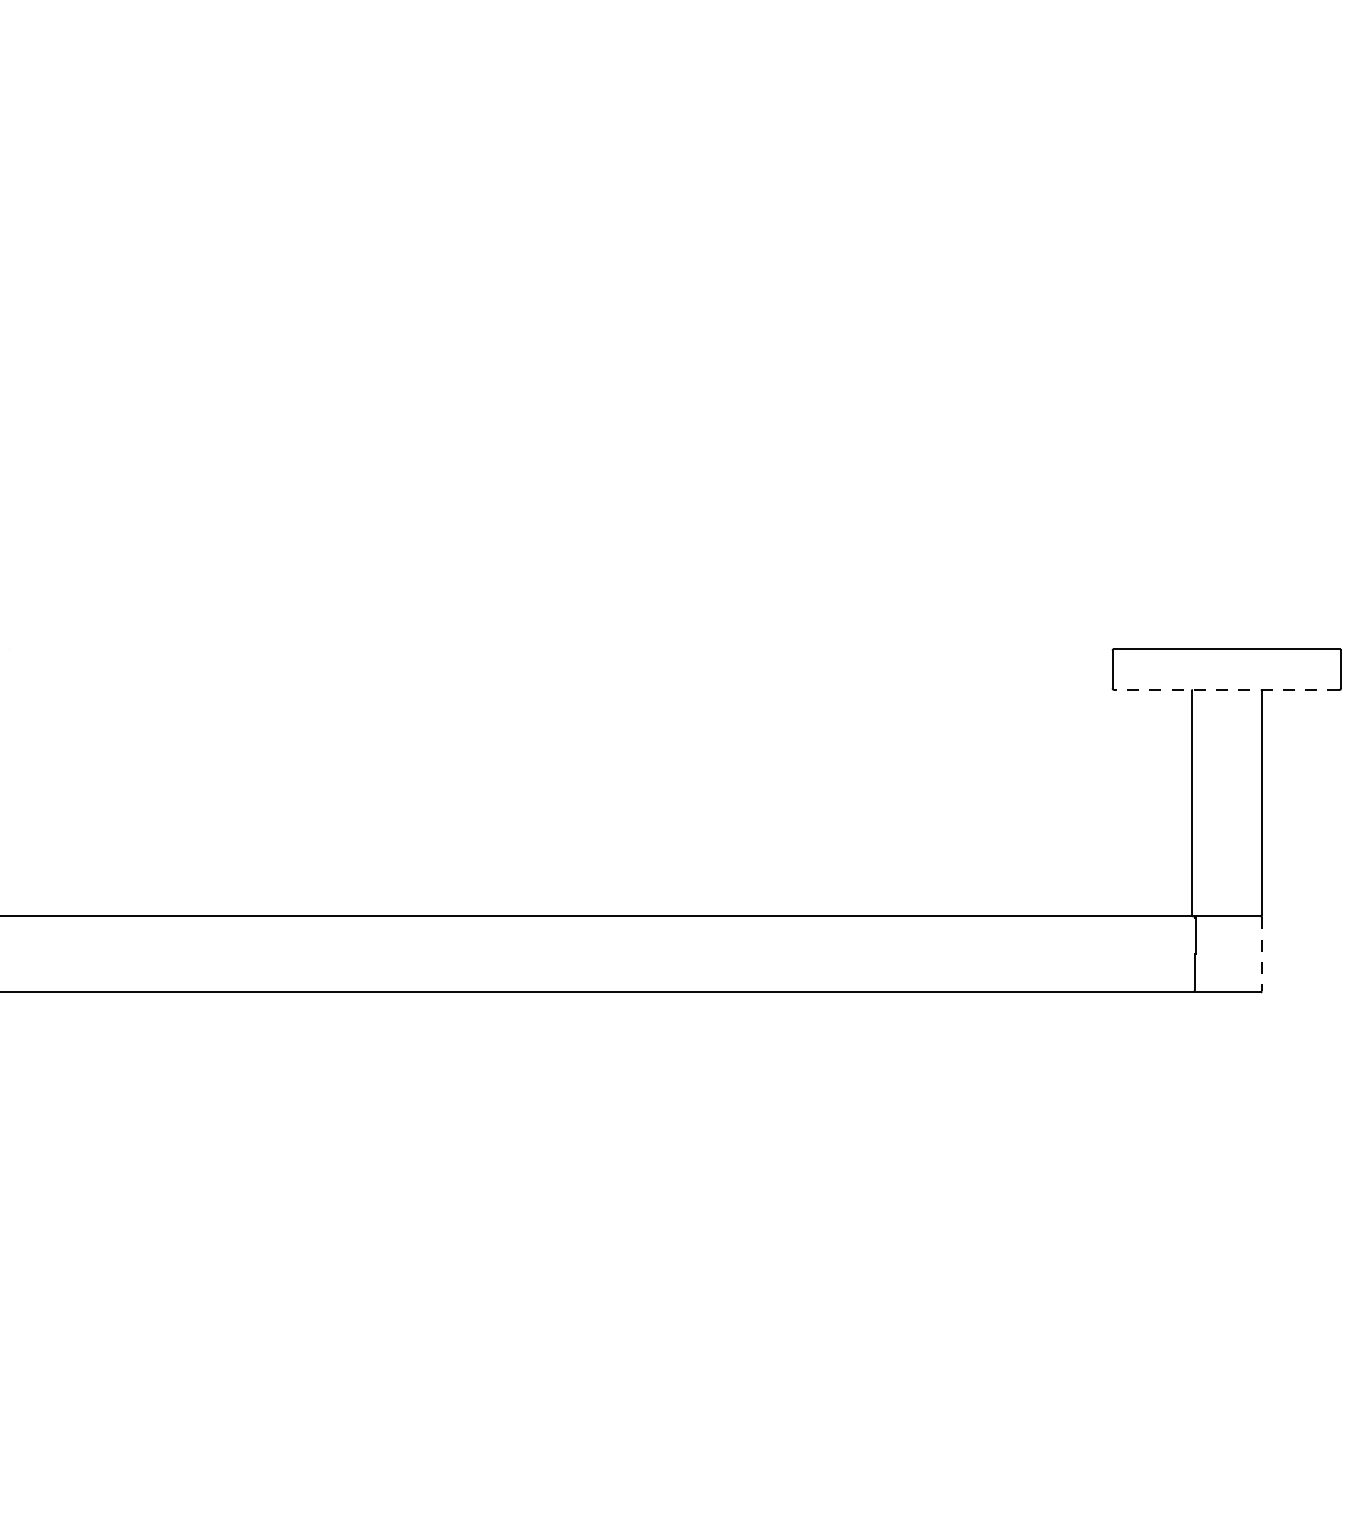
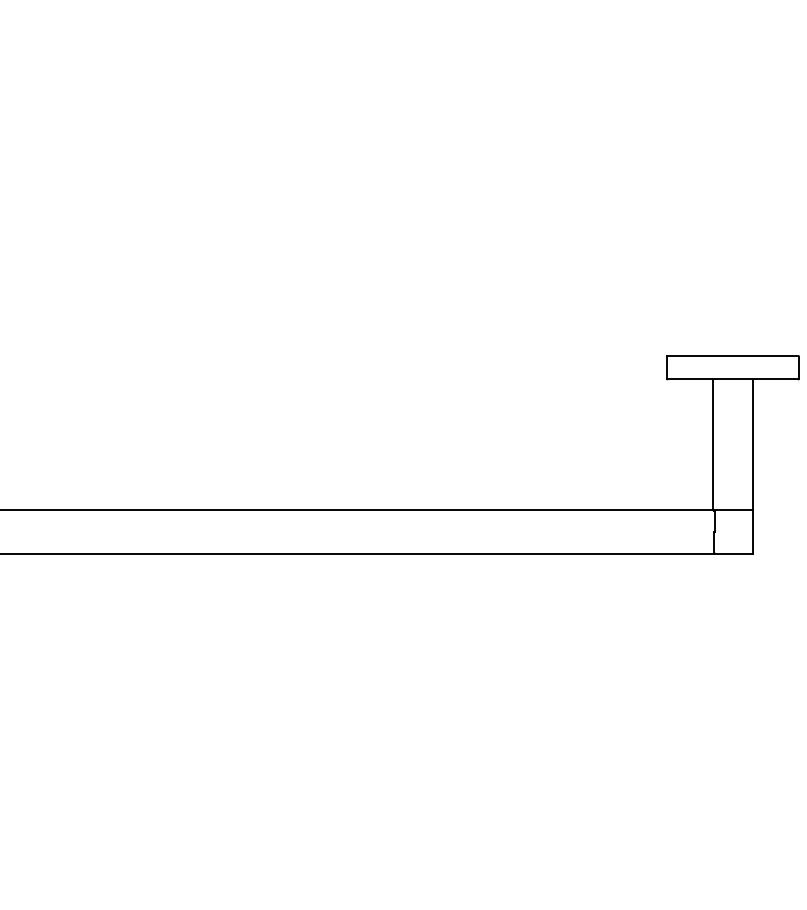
line: (1226, 689) -> (732, 379), dashed -> solid
line: (1262, 954) -> (753, 532), dashed -> solid

